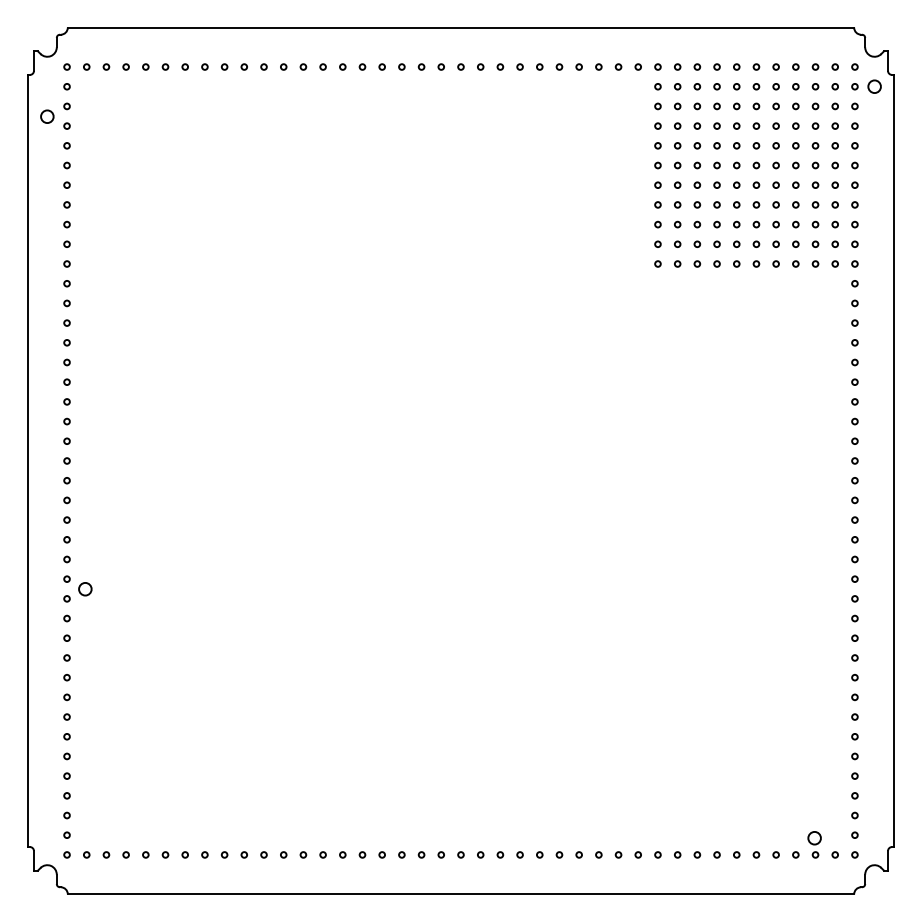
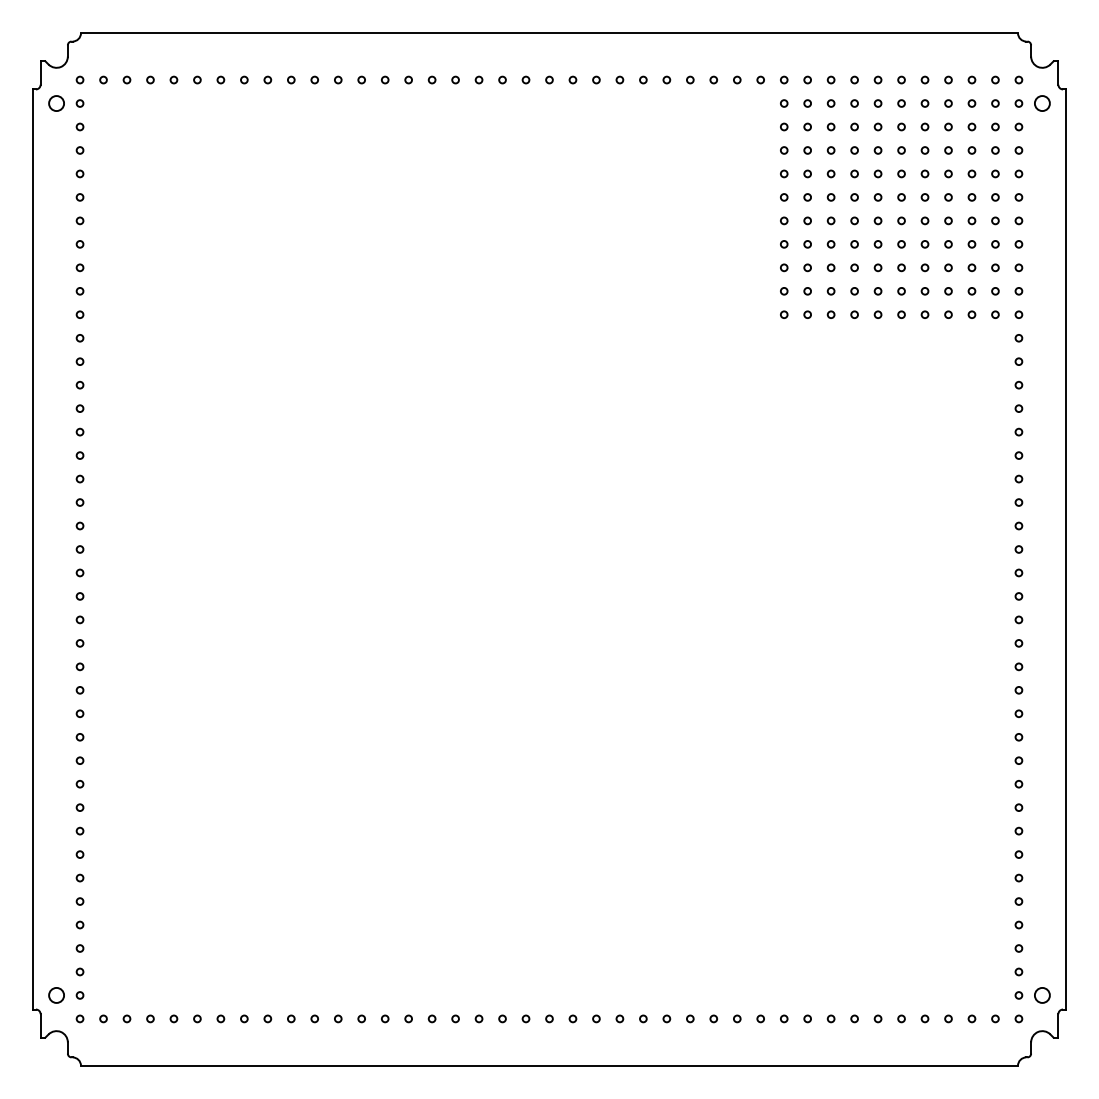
circle: (47, 116) -> (56, 103), moved
circle: (85, 589) -> (56, 995), moved
circle: (814, 838) -> (1042, 995), moved

